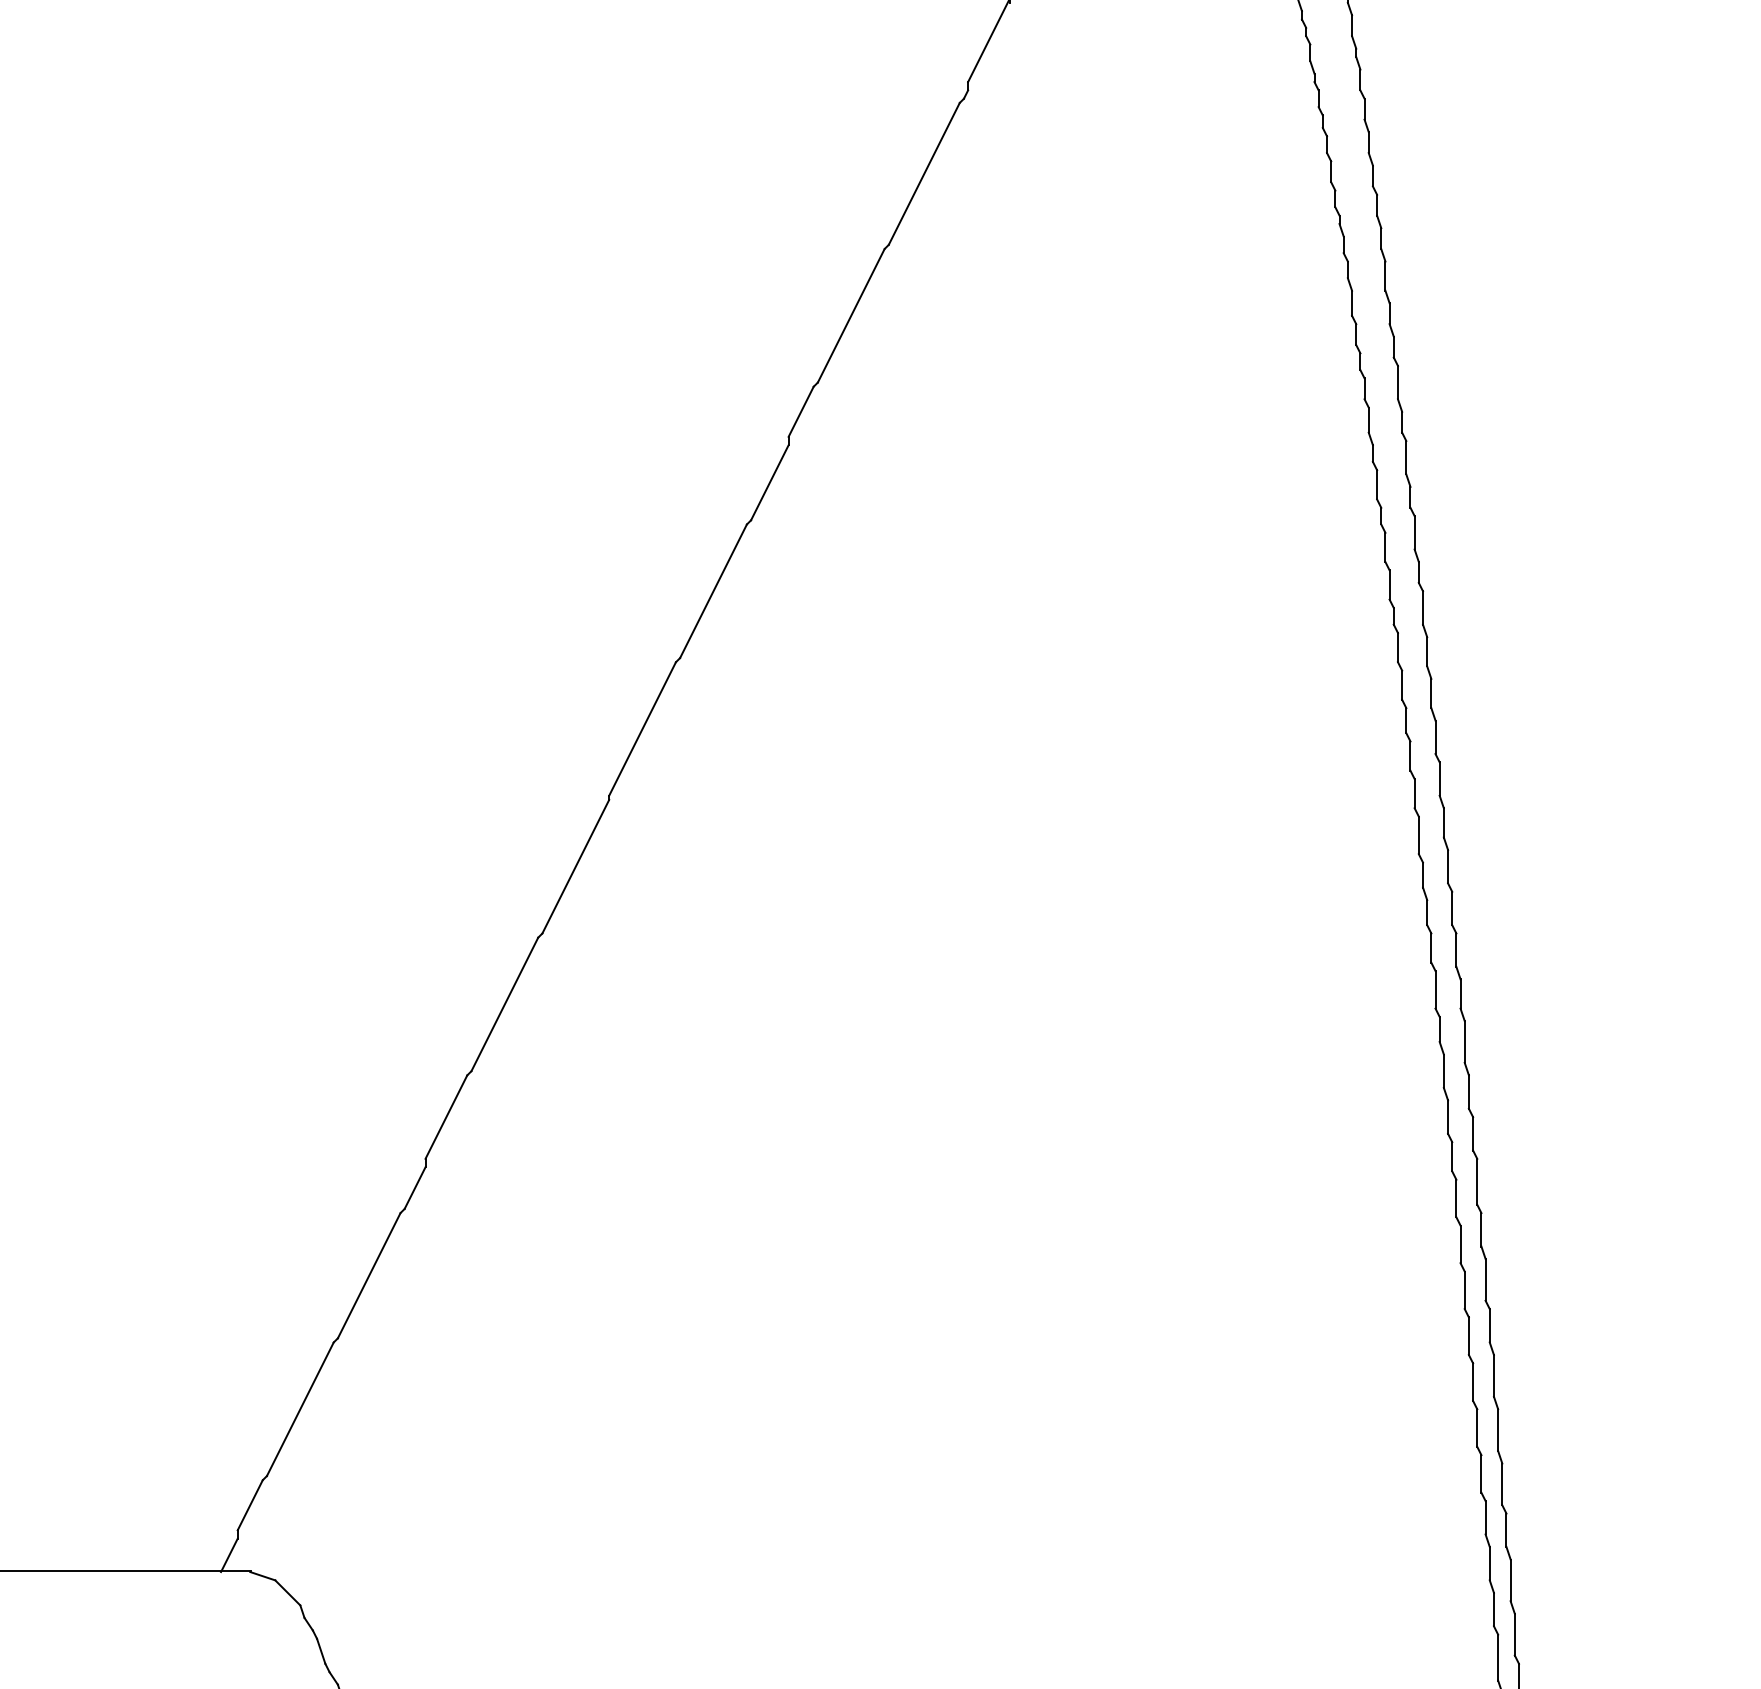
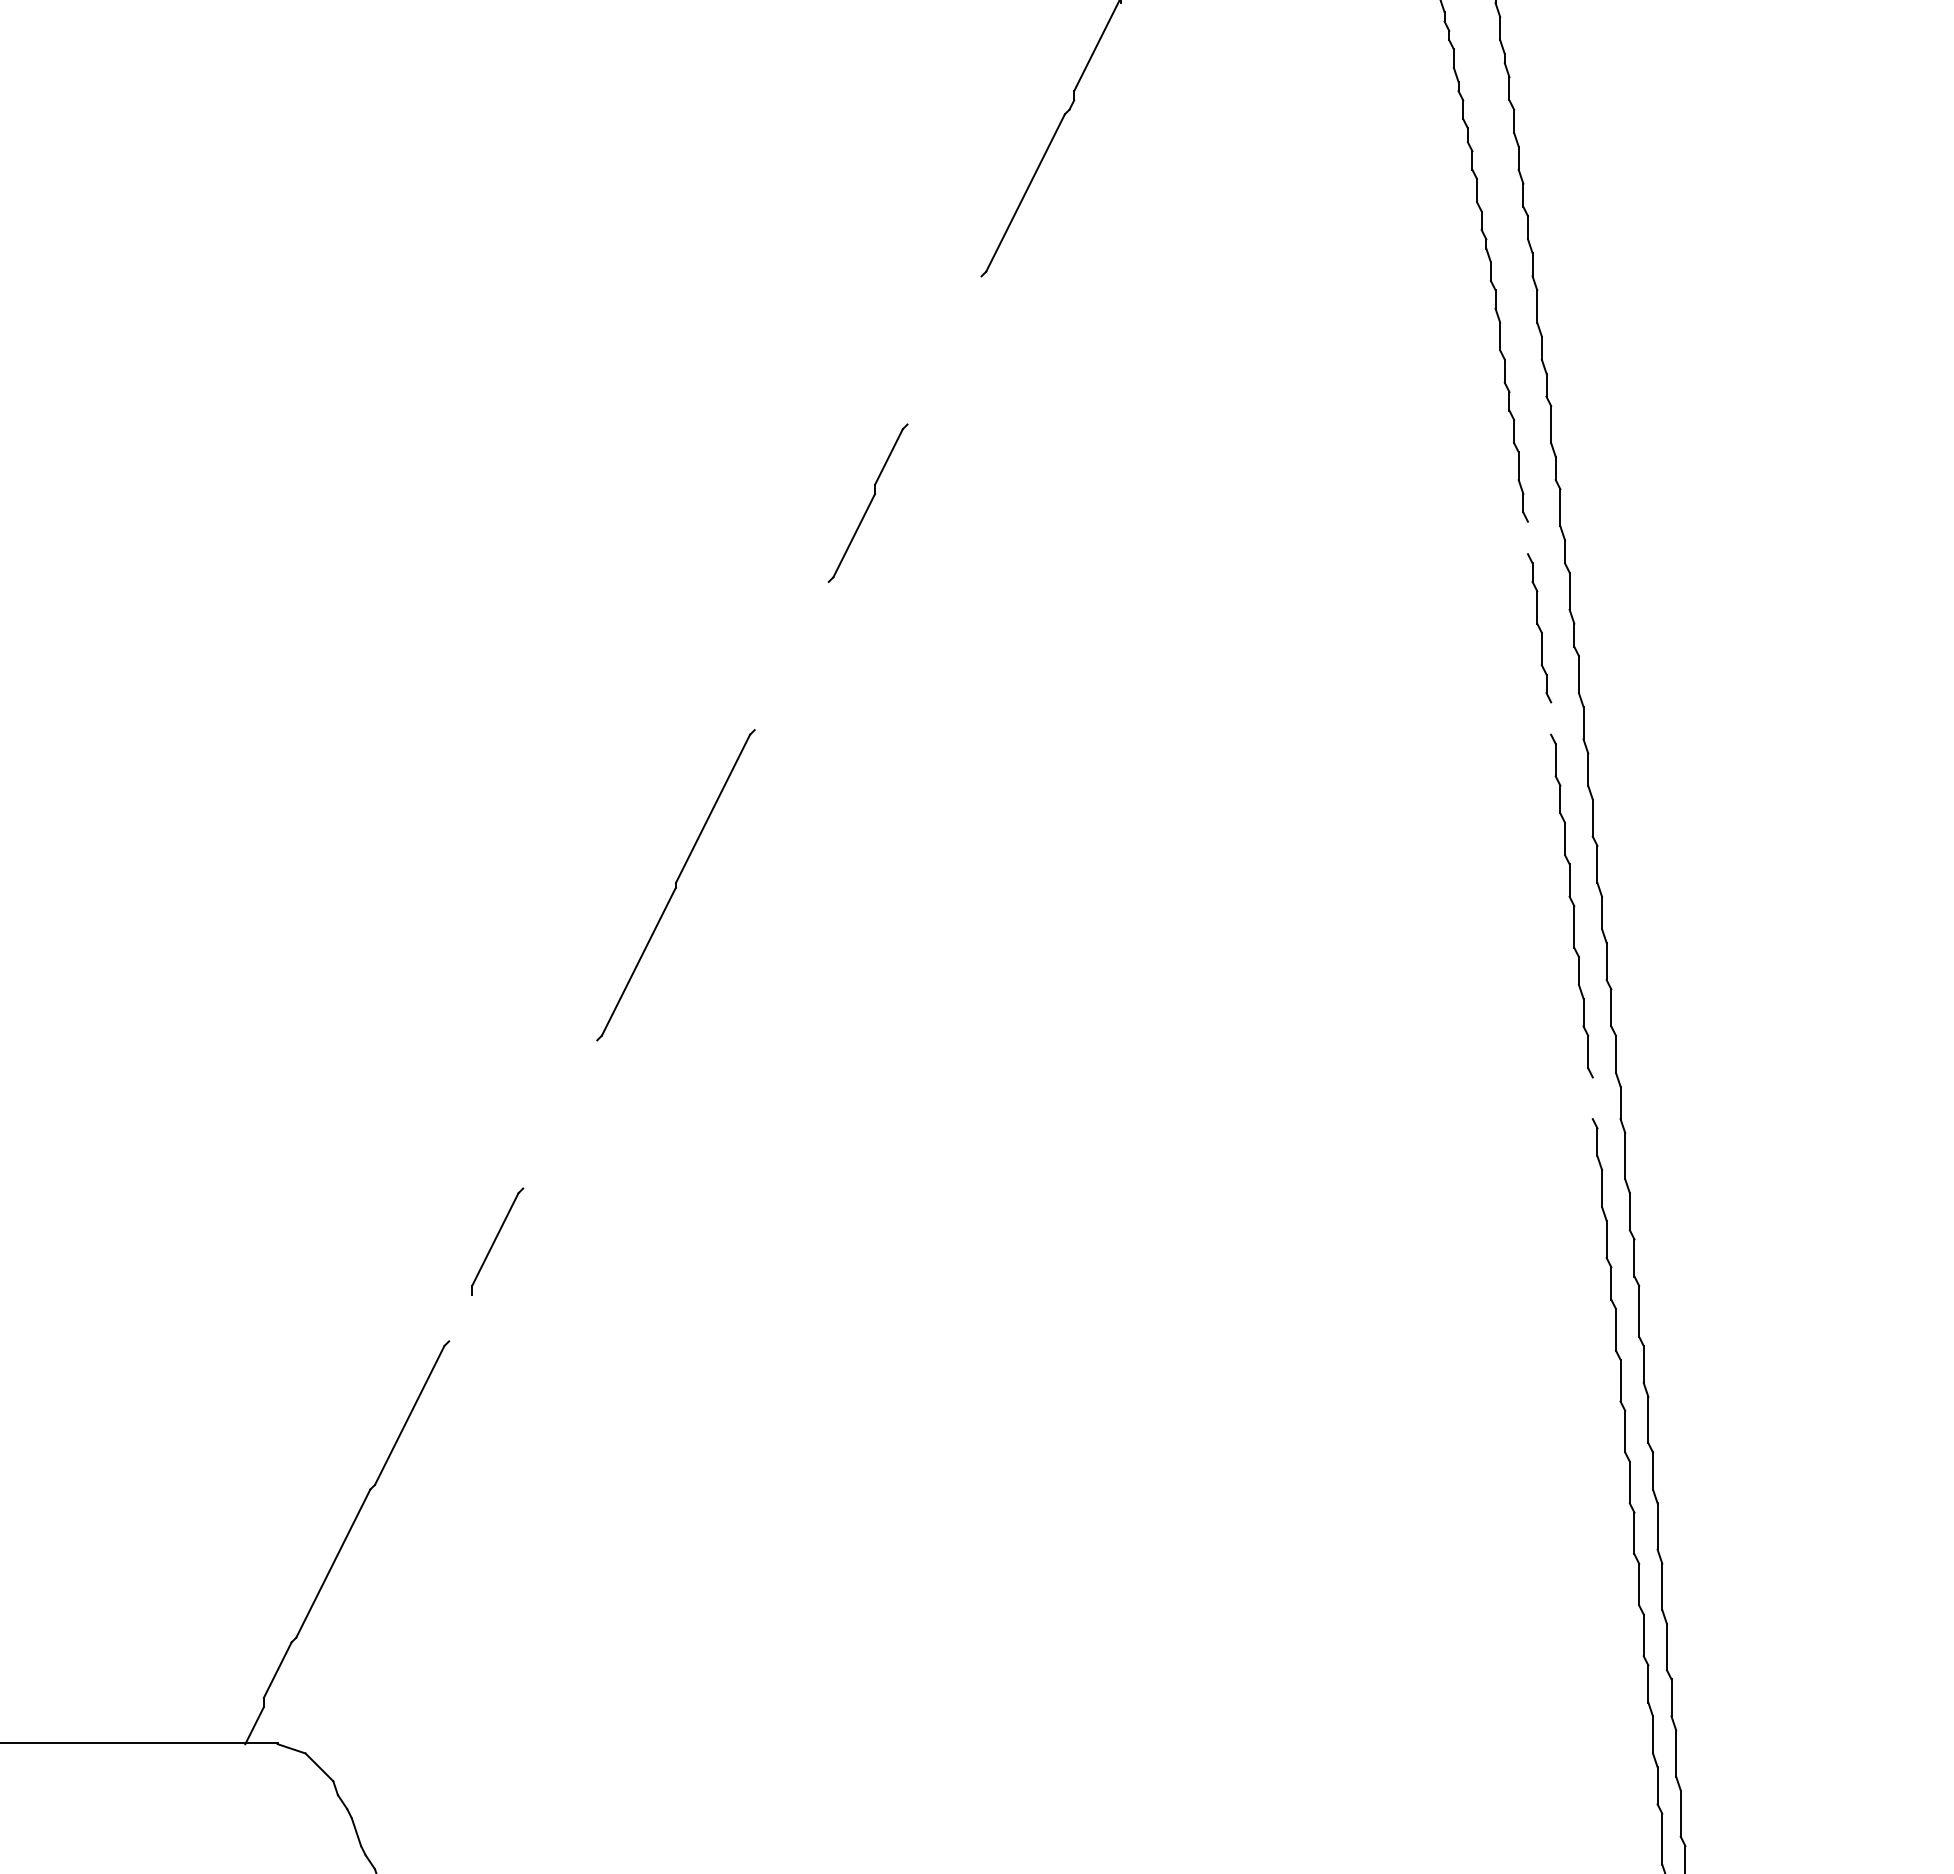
line: (851, 315) -> (944, 350), removed
line: (1376, 484) -> (1527, 537), removed
line: (713, 590) -> (791, 655), removed
line: (1398, 647) -> (1551, 718), removed
line: (1435, 990) -> (1592, 1098), removed
line: (505, 1004) -> (560, 1114), removed
line: (414, 1188) -> (460, 1318), removed

